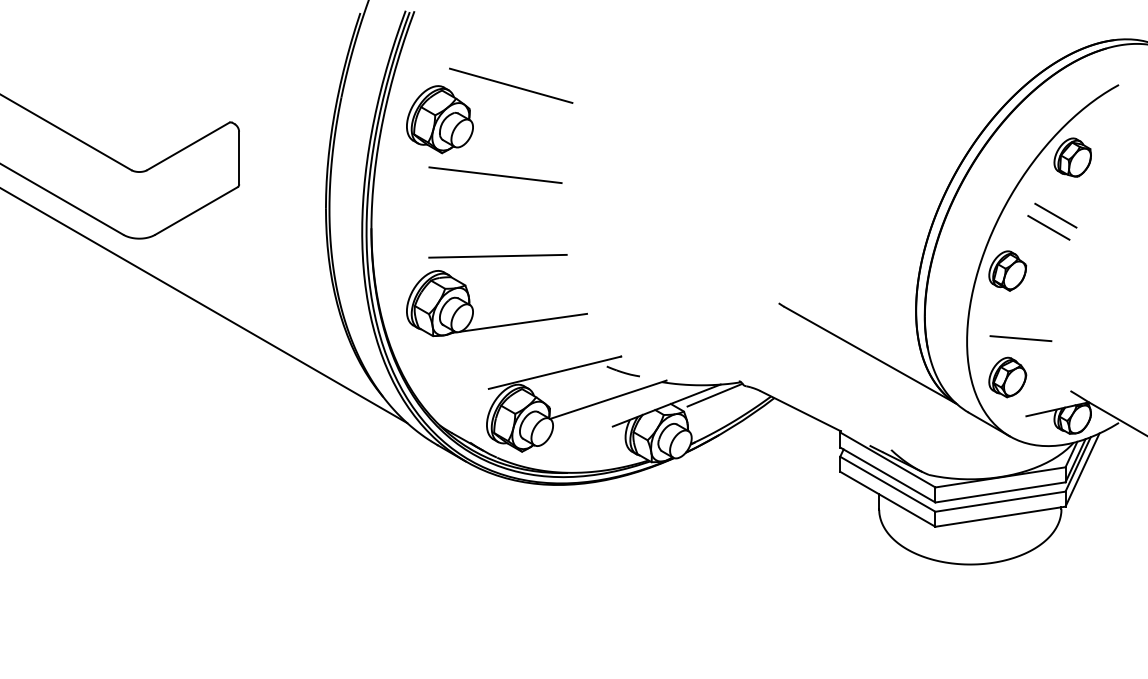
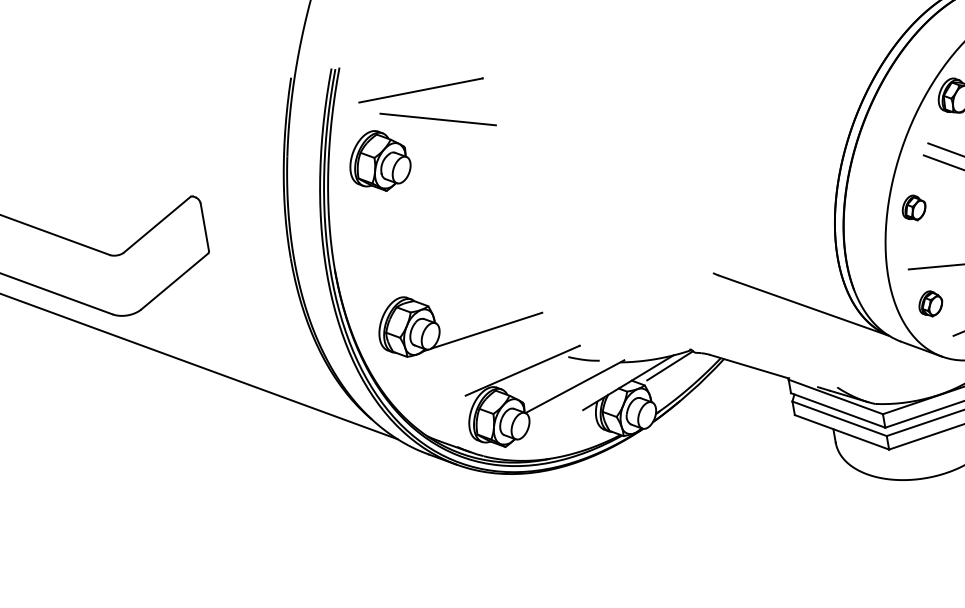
line: (495, 175) -> (438, 202), removed
line: (497, 256) -> (420, 90), moved
part: (1007, 270) -> (913, 207), size x0.7
part: (1007, 377) -> (930, 303), size x0.7

